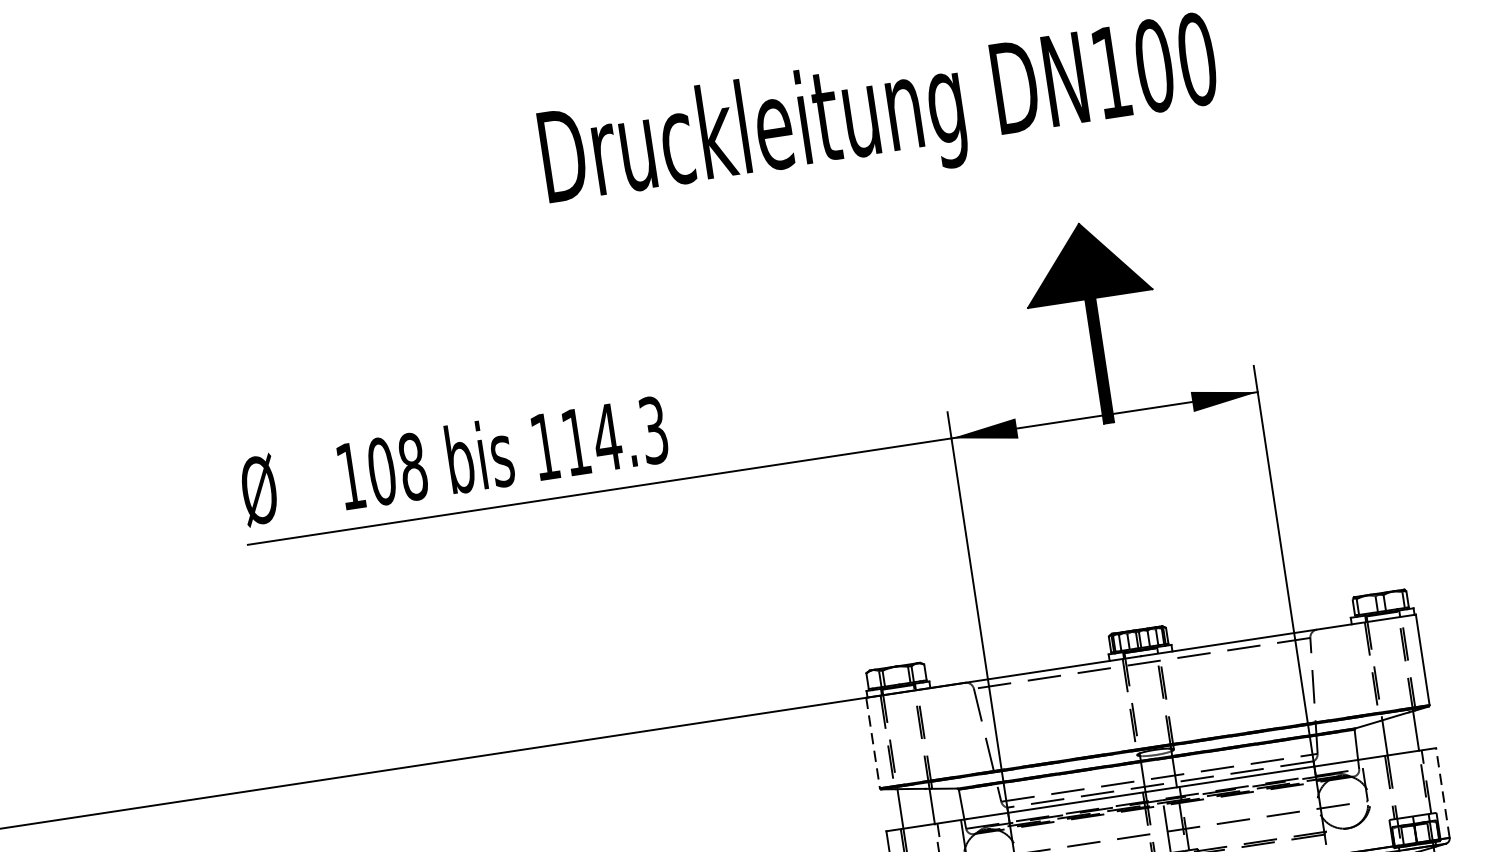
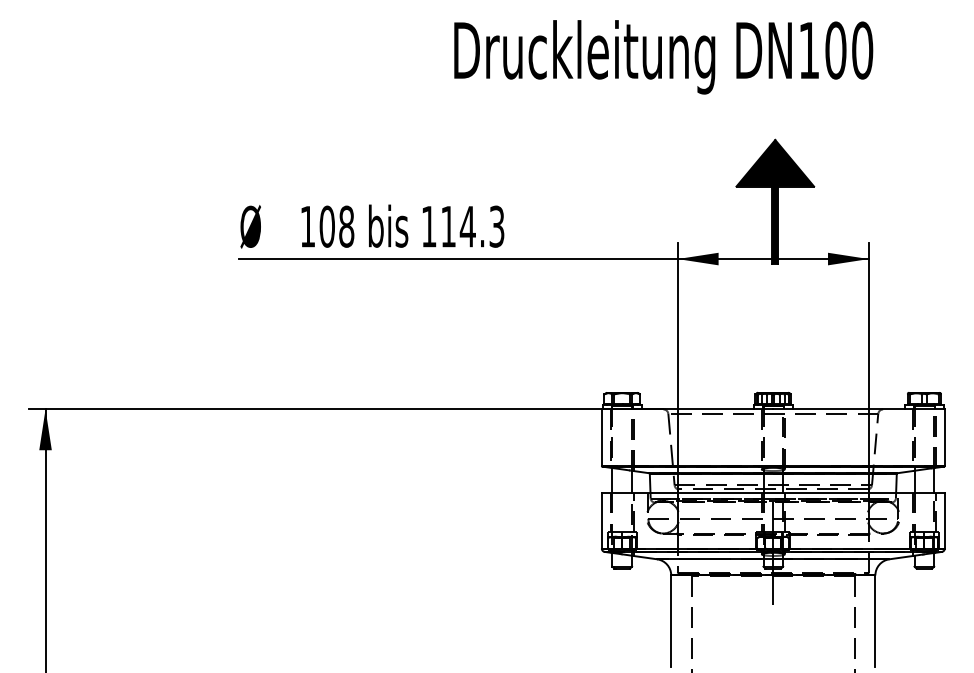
line: (872, 744) -> (601, 438), dashed -> solid
line: (1442, 792) -> (944, 520), dashed -> solid

